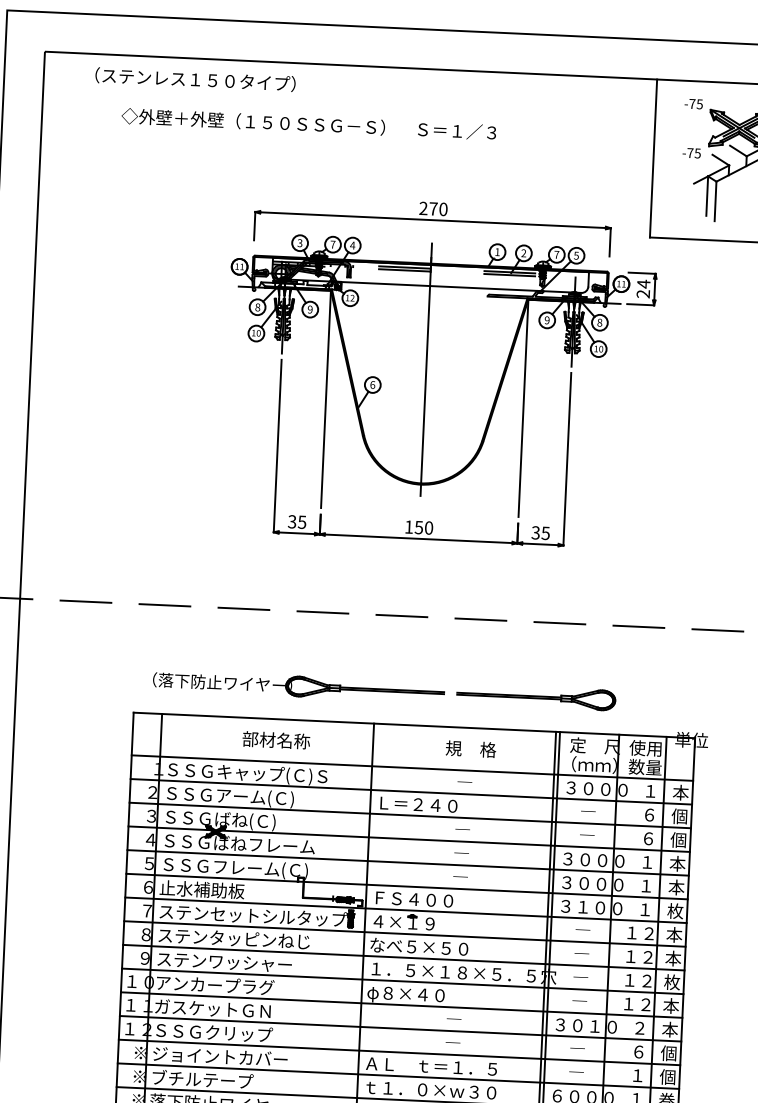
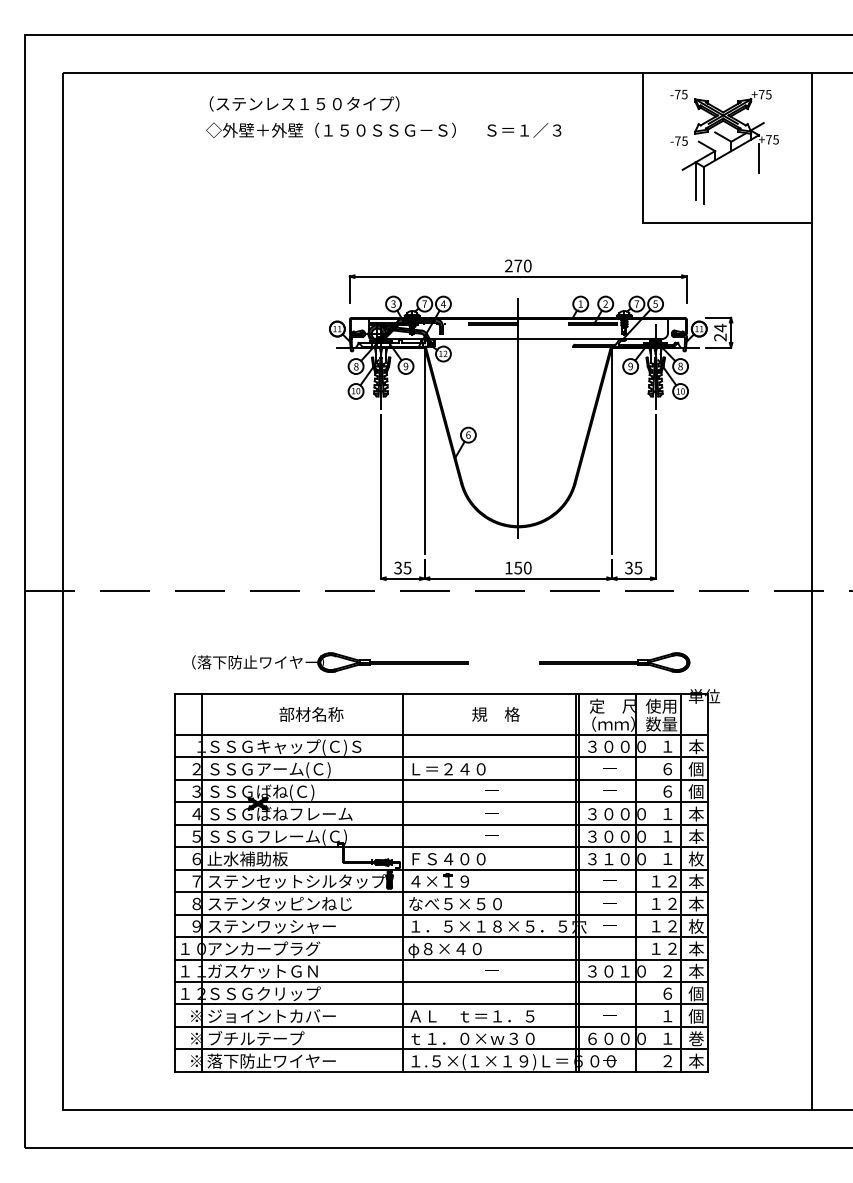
text: (195, 79) -> (304, 103), moved
text: (308, 123) -> (383, 129), moved
part: (440, 371) -> (531, 419), moved
part: (536, 697) -> (614, 662), moved

